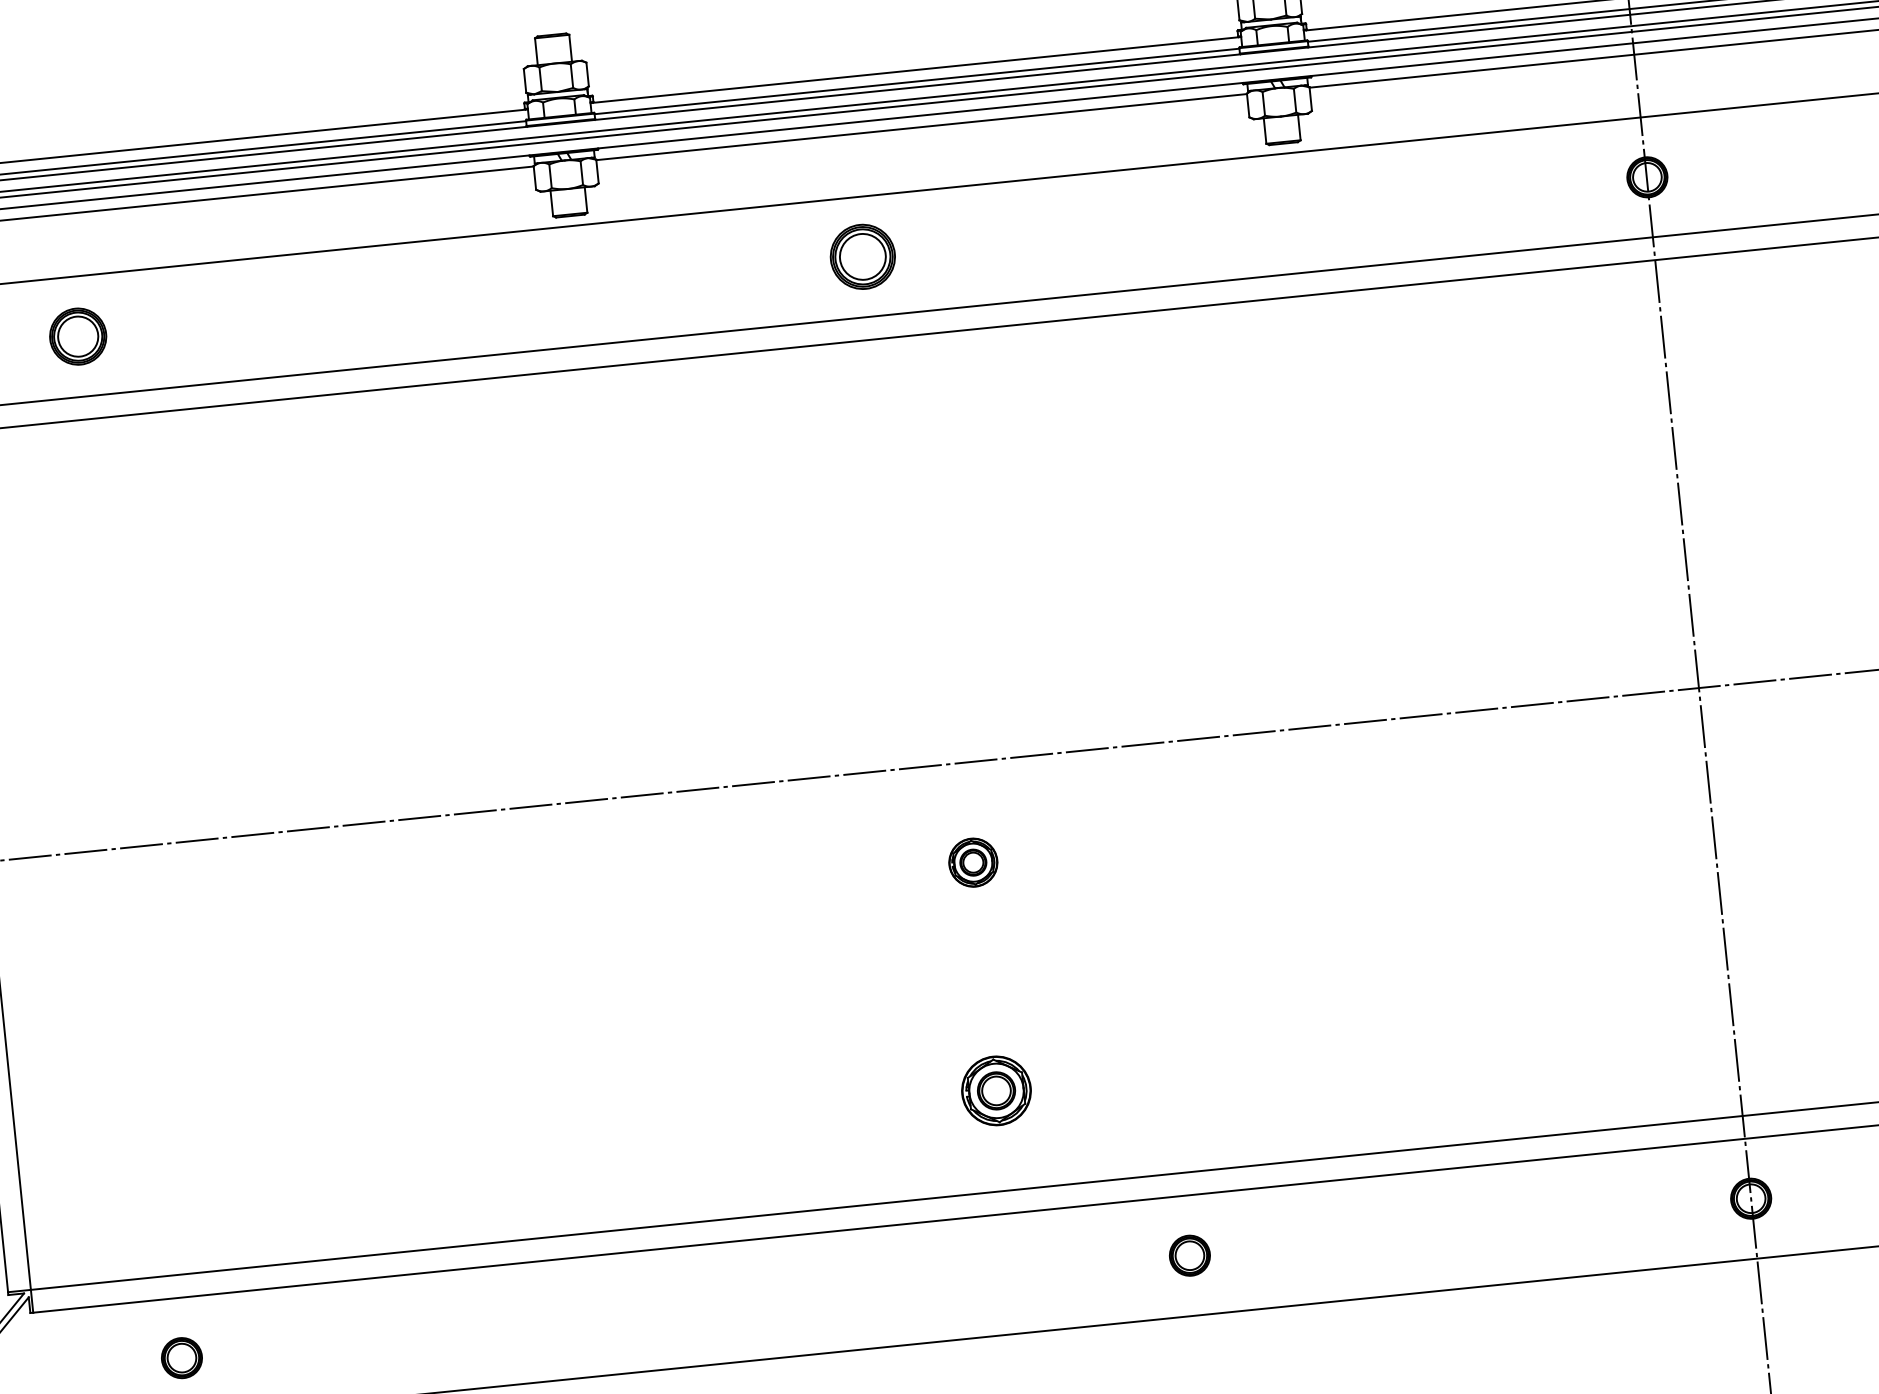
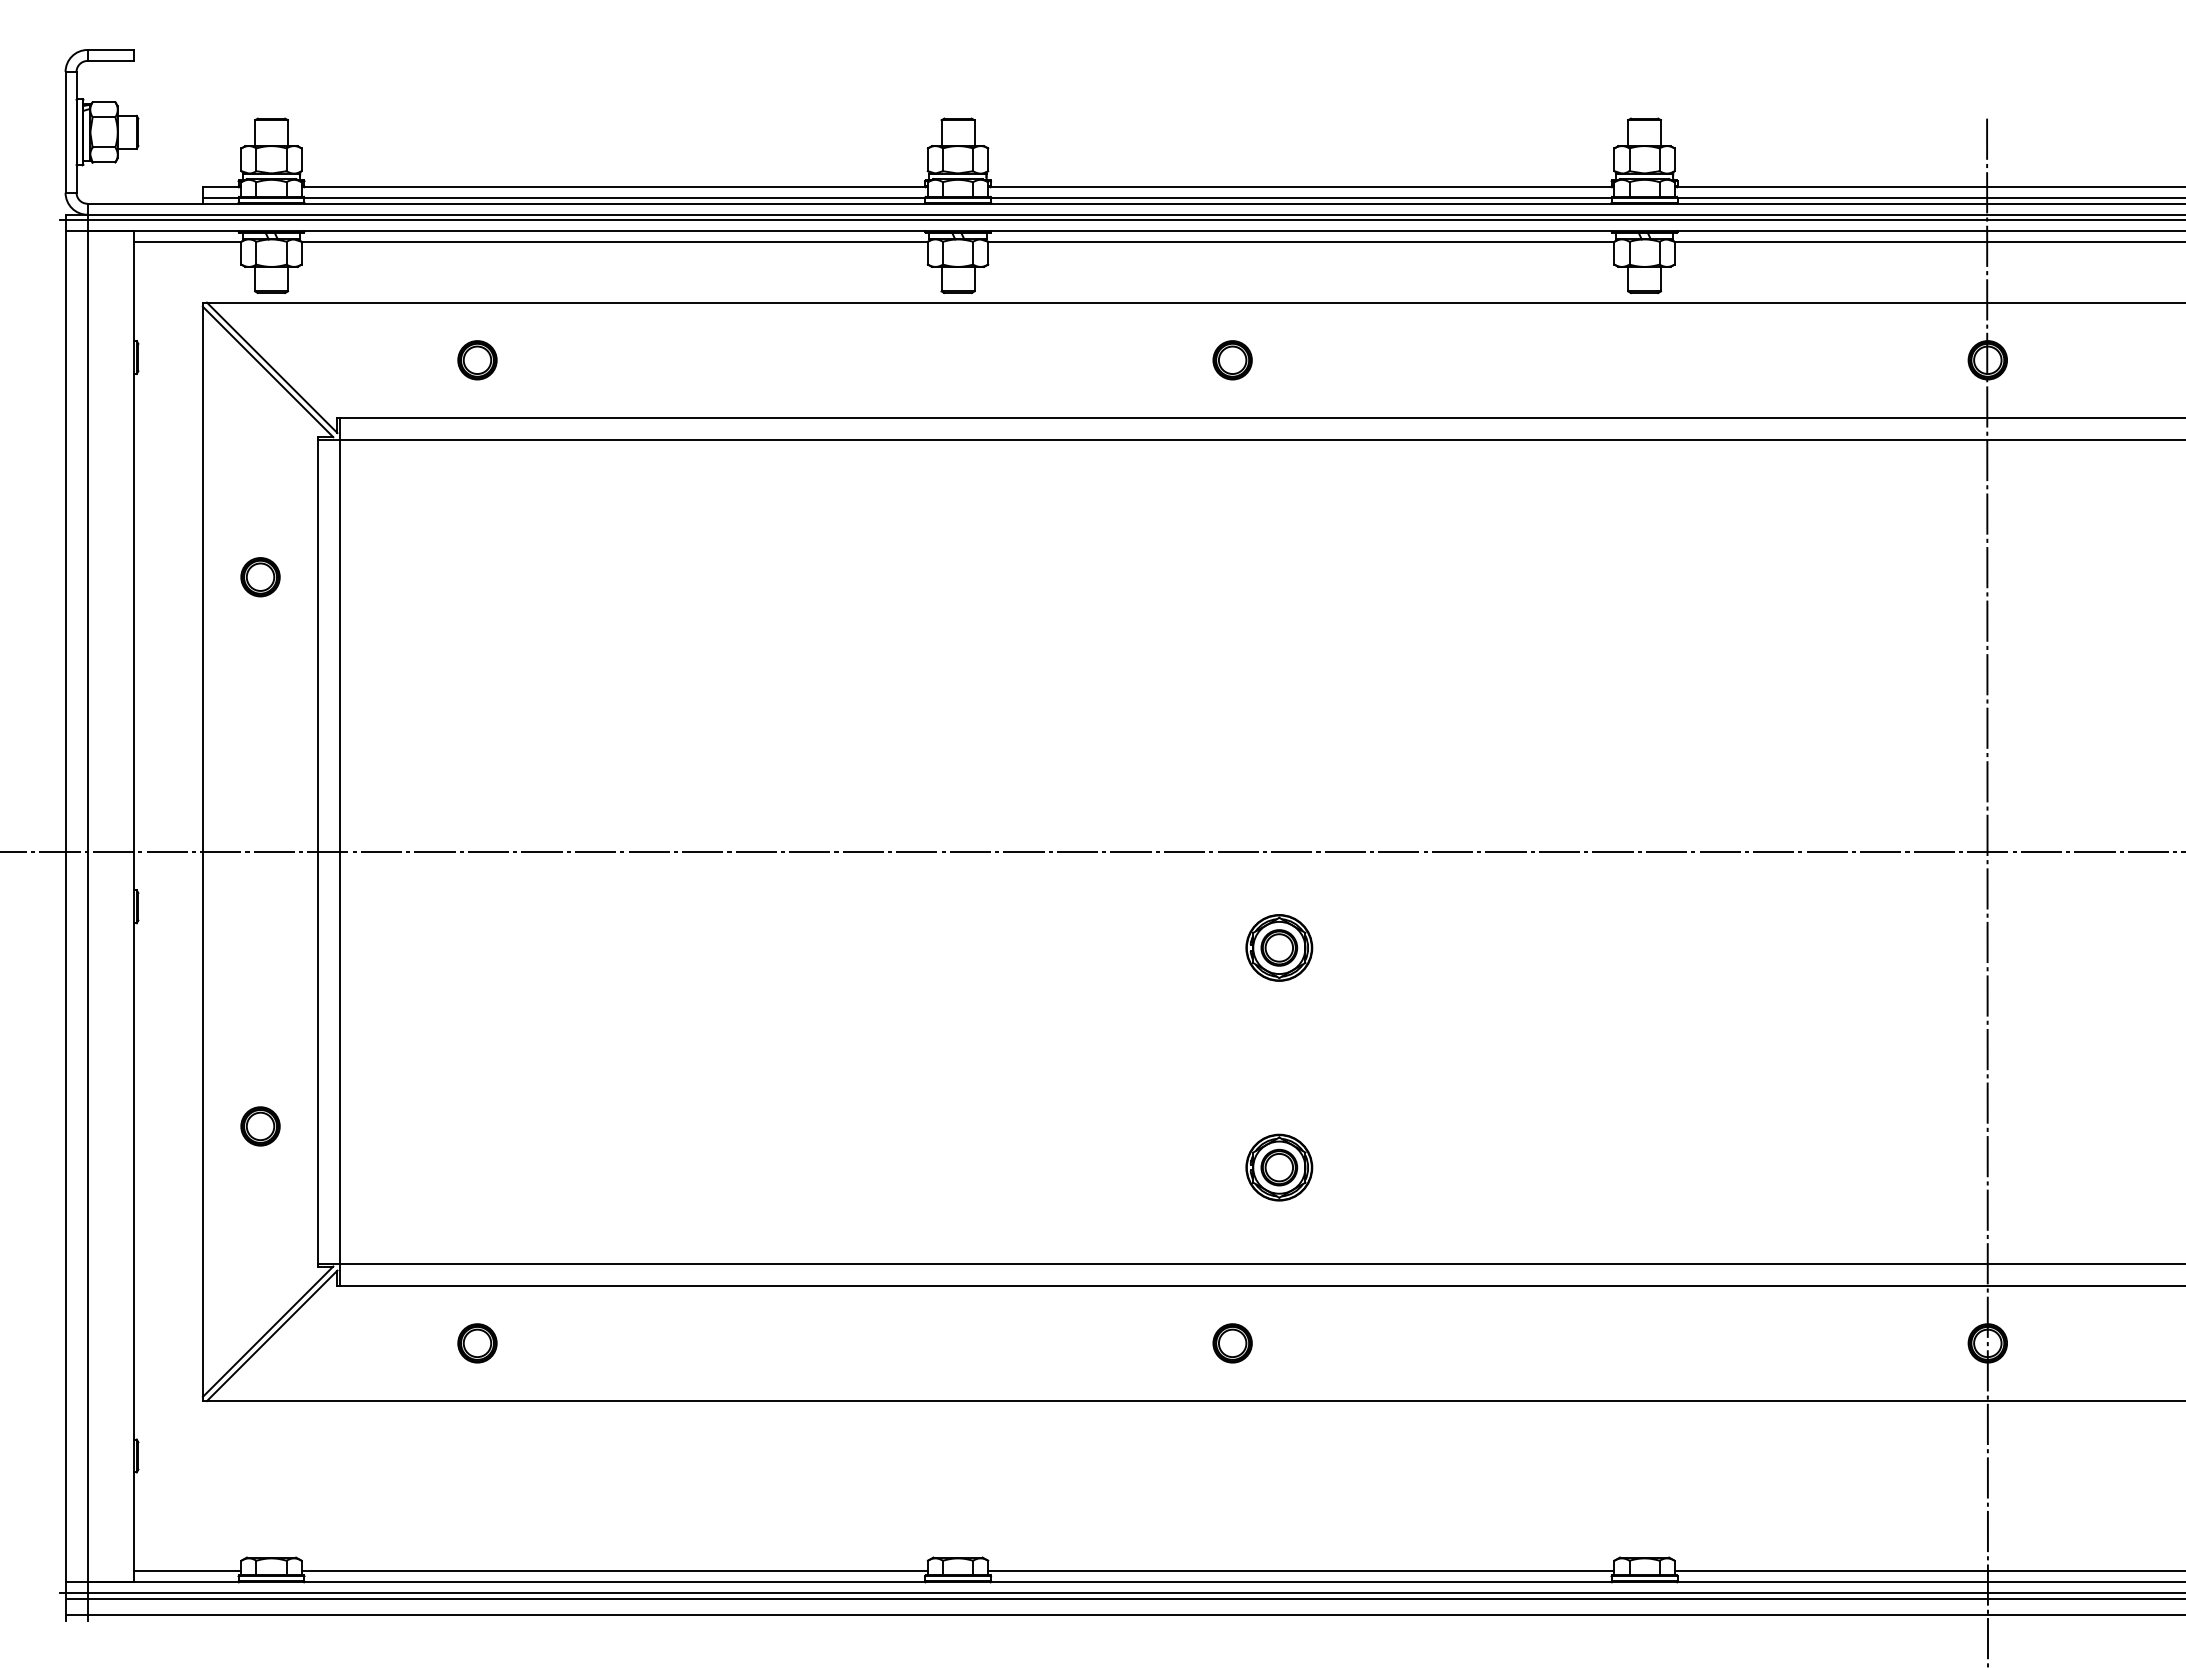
part: (862, 257) -> (1232, 360), size x0.62
part: (78, 336) -> (477, 360), size x0.71
part: (973, 862) -> (1279, 947), size x1.43
part: (1189, 1255) -> (1232, 1343), moved

